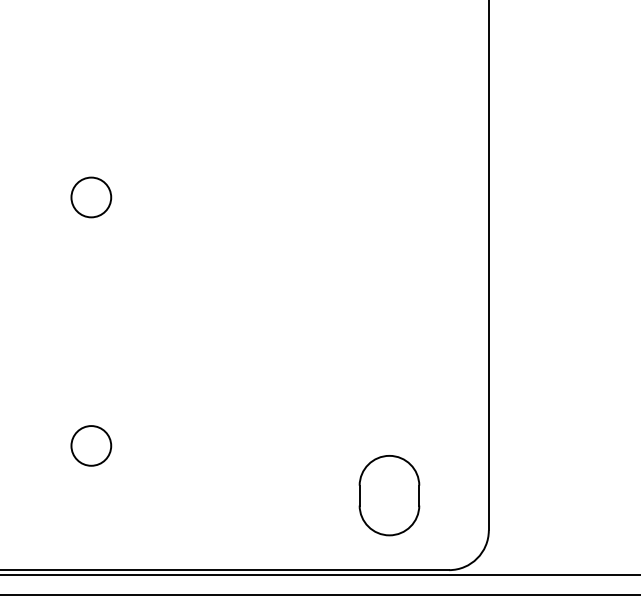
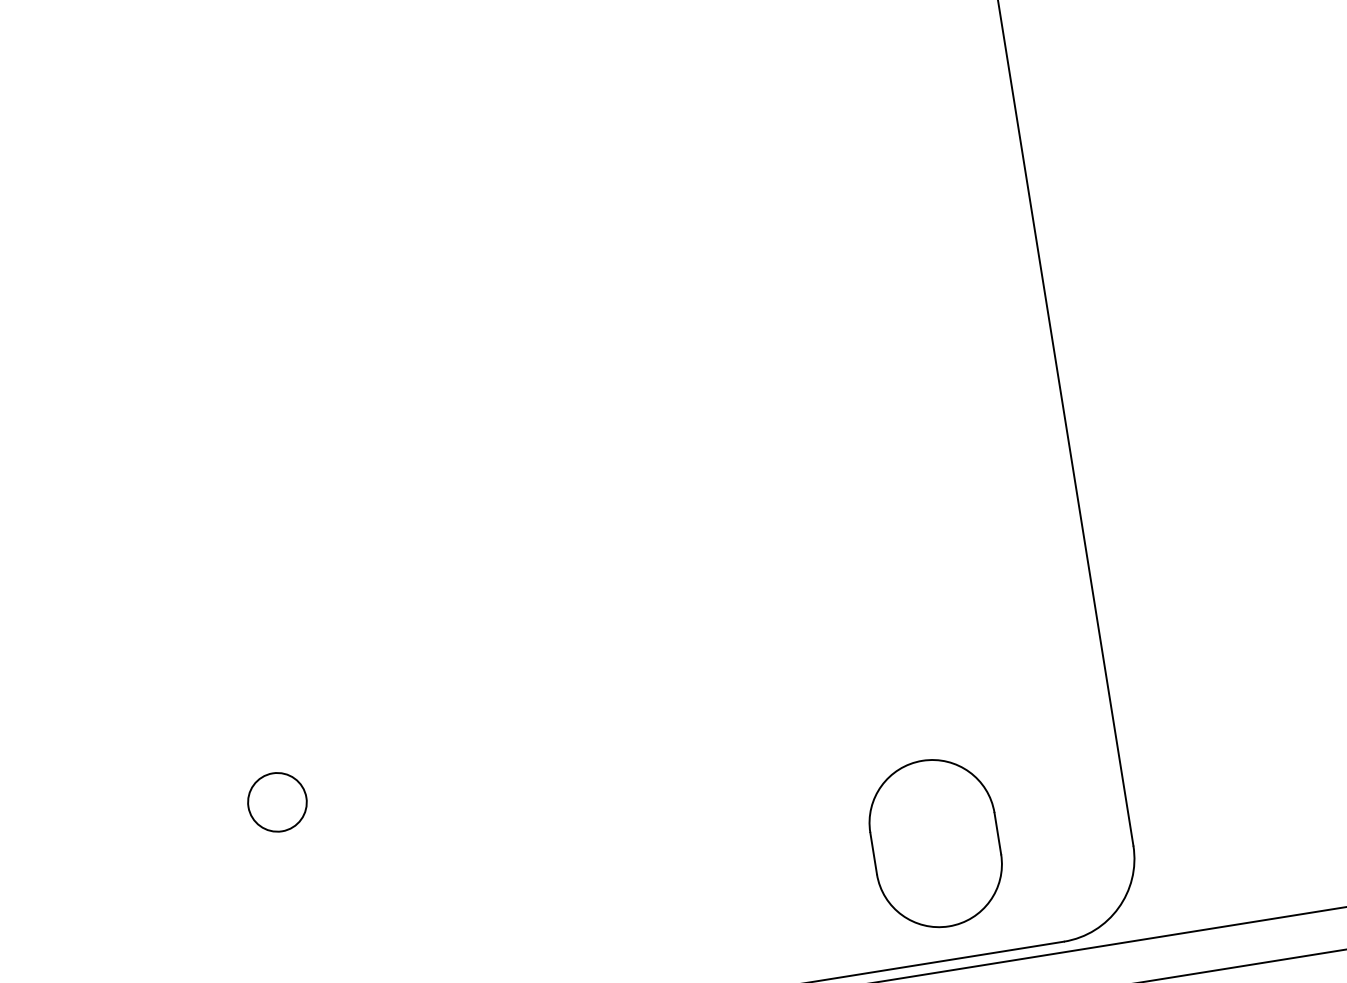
circle: (91, 197) -> (194, 284), removed
circle: (91, 445) -> (277, 801), size x0.7
part: (389, 495) -> (935, 843), moved

